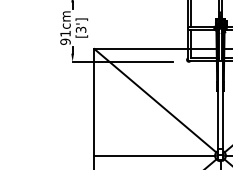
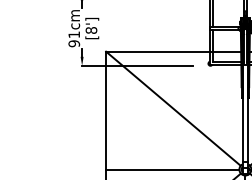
text: (81, 29) -> (91, 30), [3'] -> [8']

